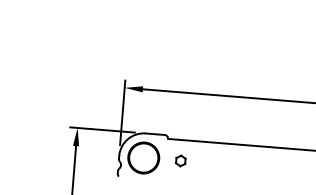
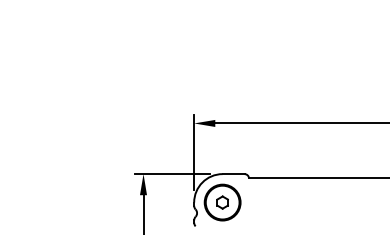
part: (180, 160) -> (222, 202), moved

